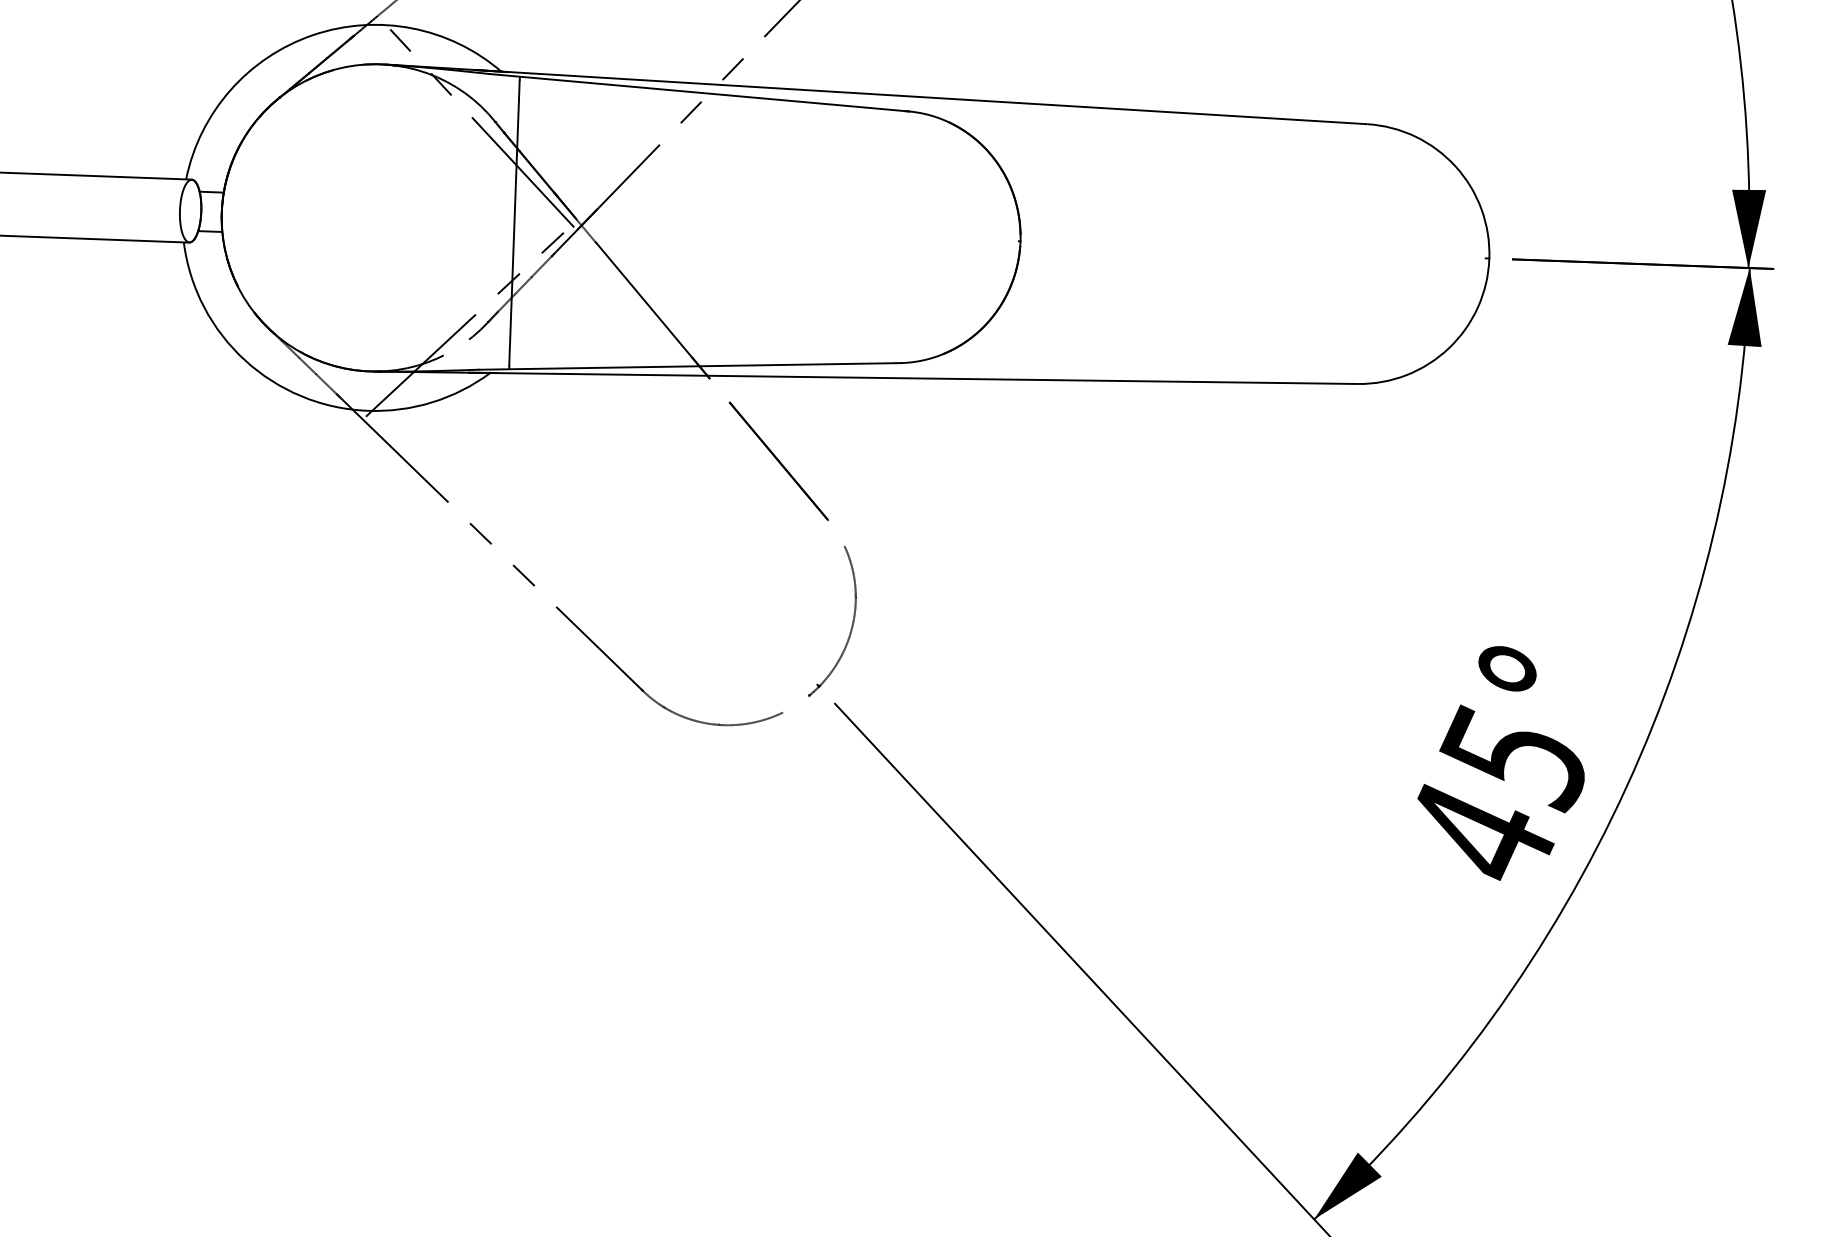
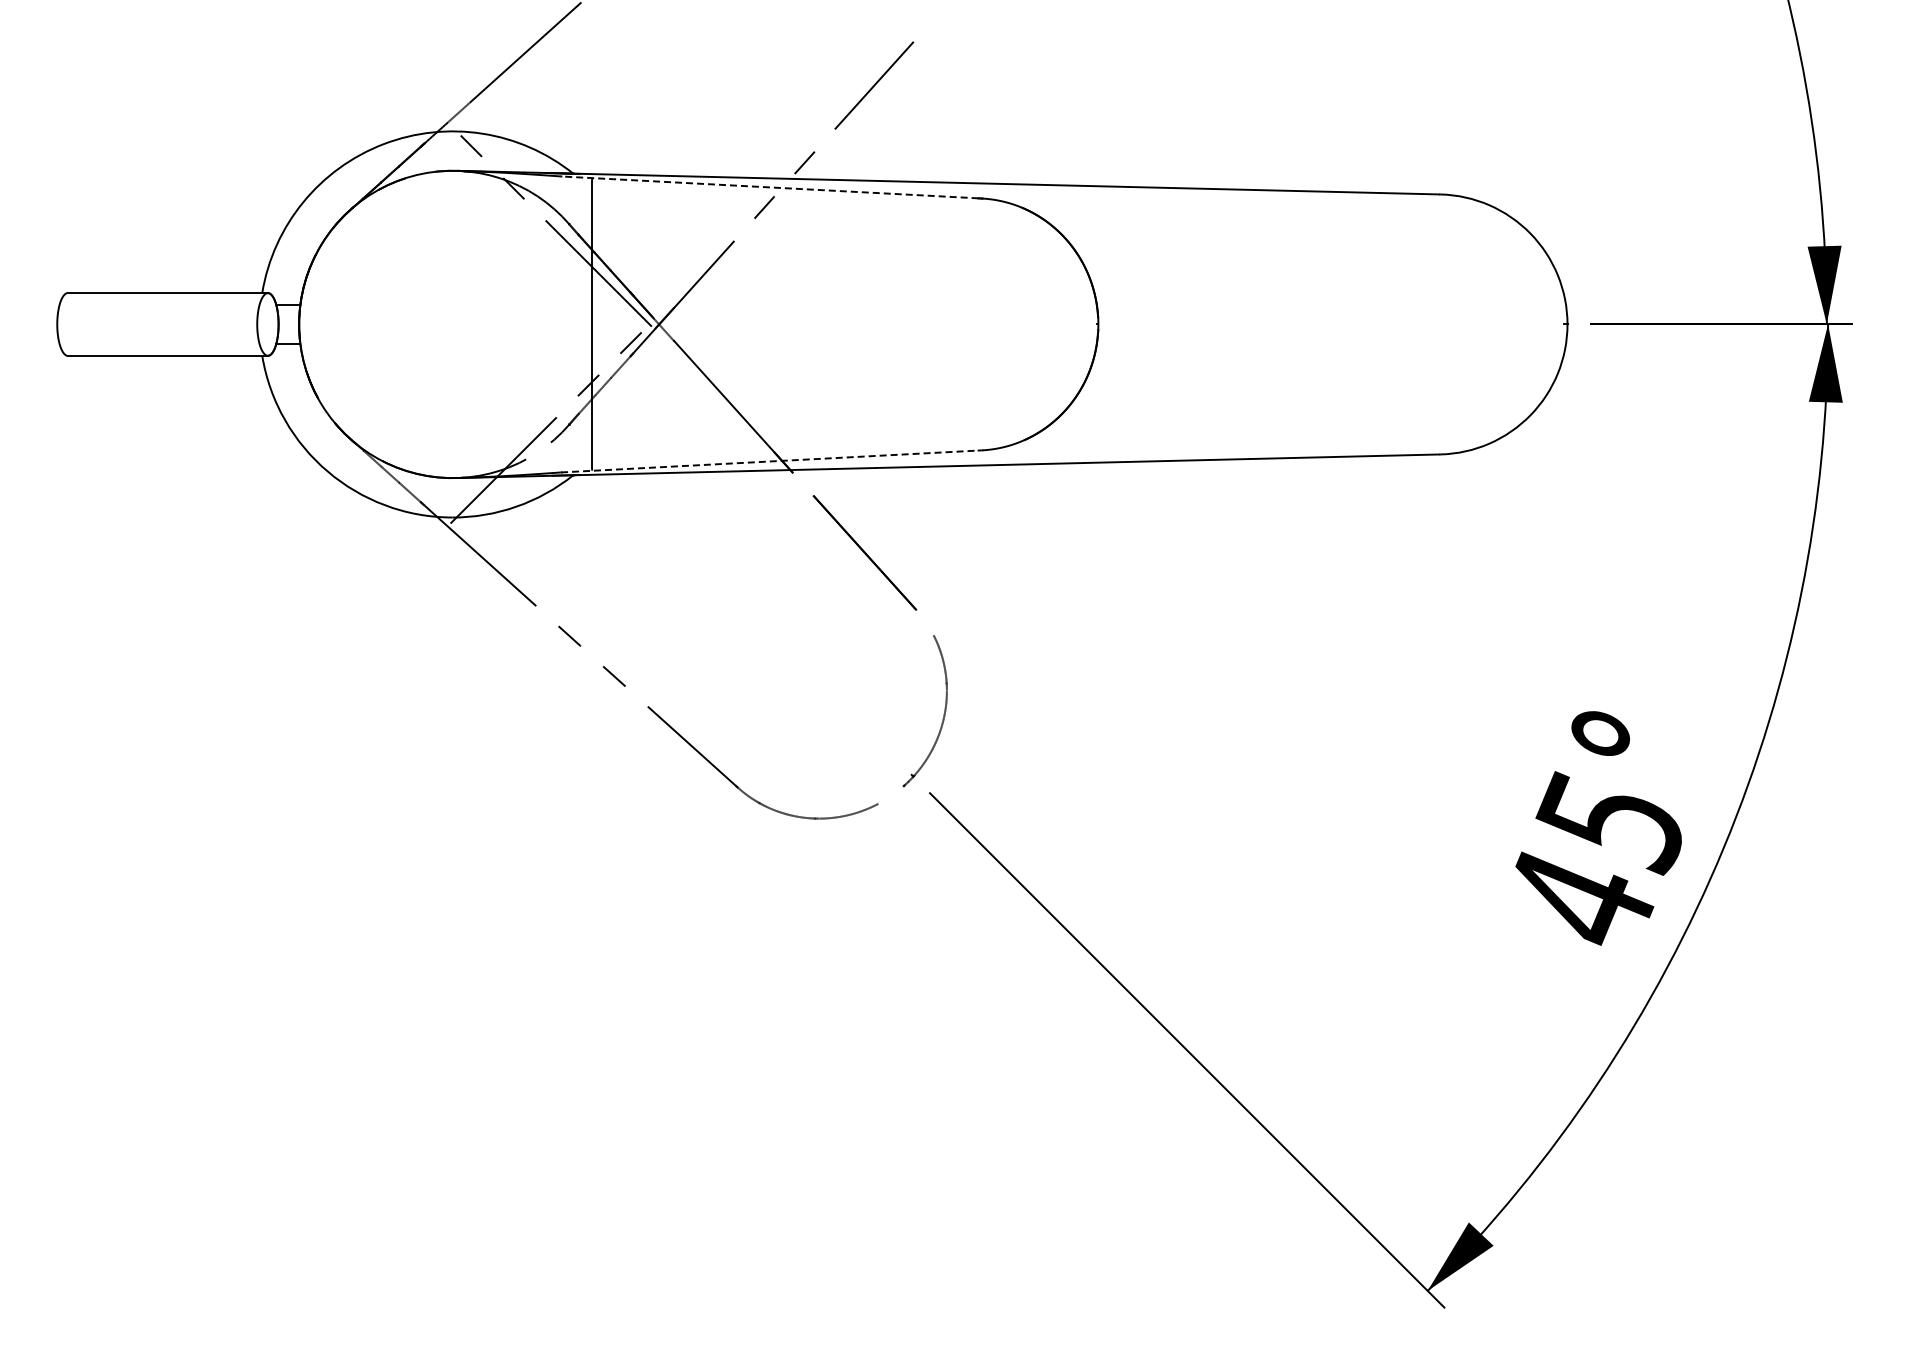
line: (696, 92) -> (769, 187), solid -> dashed
line: (687, 366) -> (770, 461), solid -> dashed

